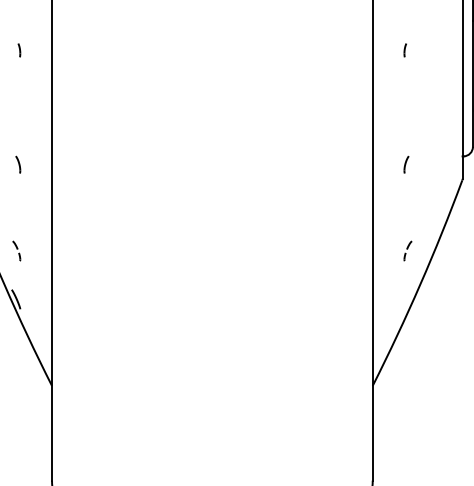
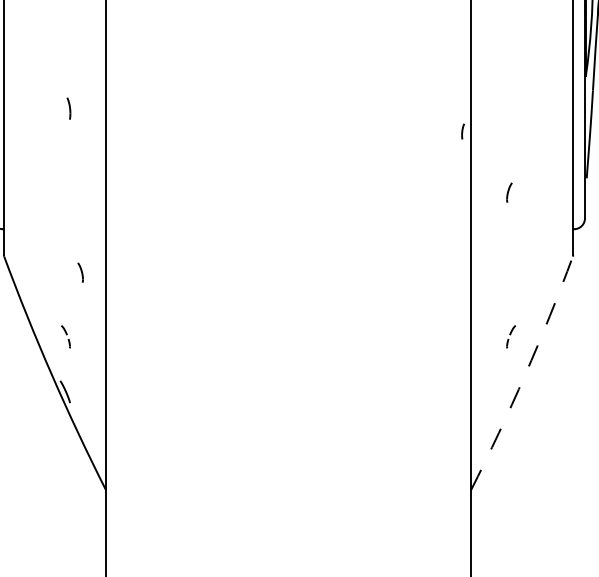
part: (18, 50) -> (68, 108), size x1.4
line: (404, 50) -> (462, 131), moved
part: (18, 164) -> (80, 272), moved
part: (406, 164) -> (509, 192), moved
arc: (420, 284) -> (525, 374), solid -> dashed

